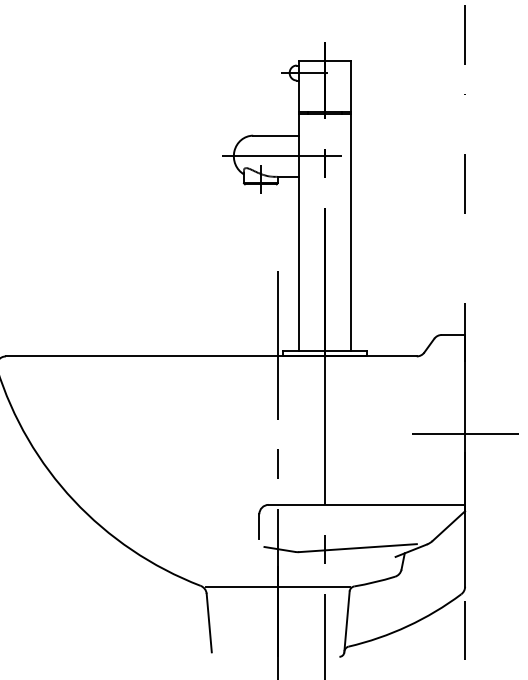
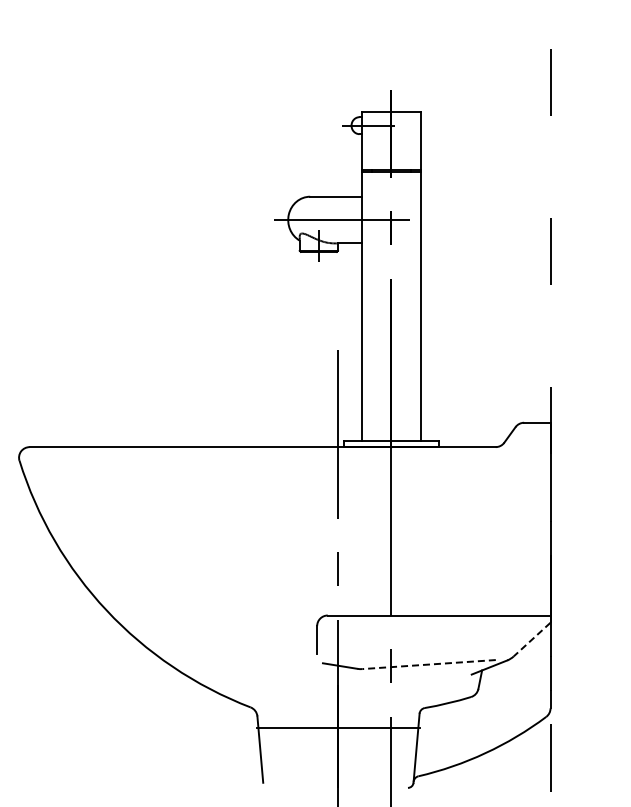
line: (465, 434) -> (550, 535), removed
line: (449, 526) -> (532, 639), solid -> dashed
line: (358, 548) -> (429, 664), solid -> dashed
line: (278, 586) -> (338, 727), moved

